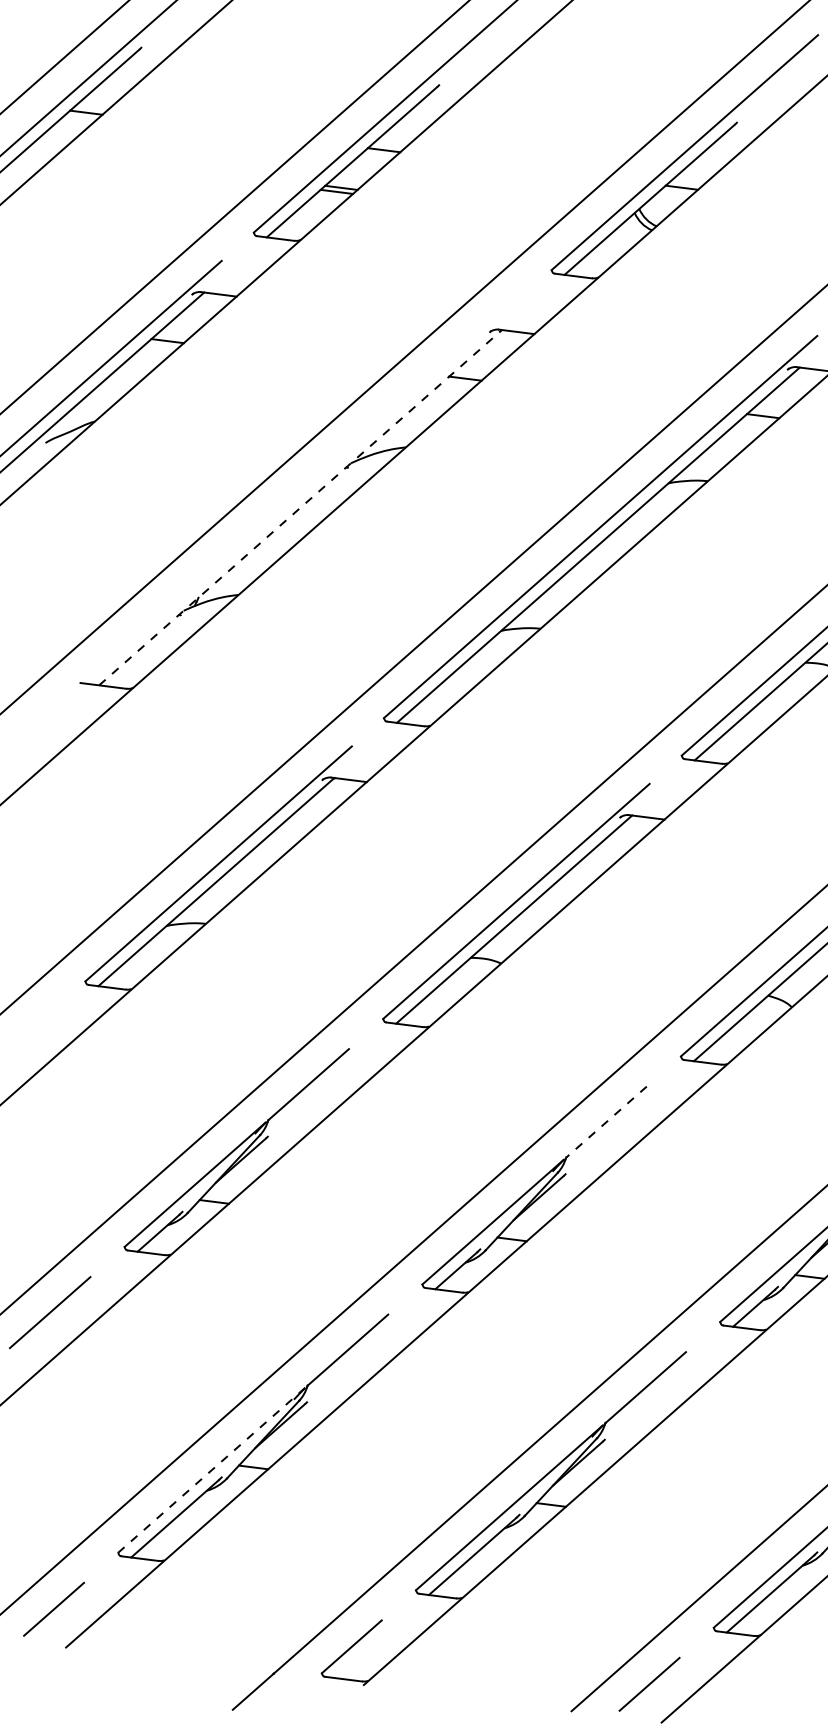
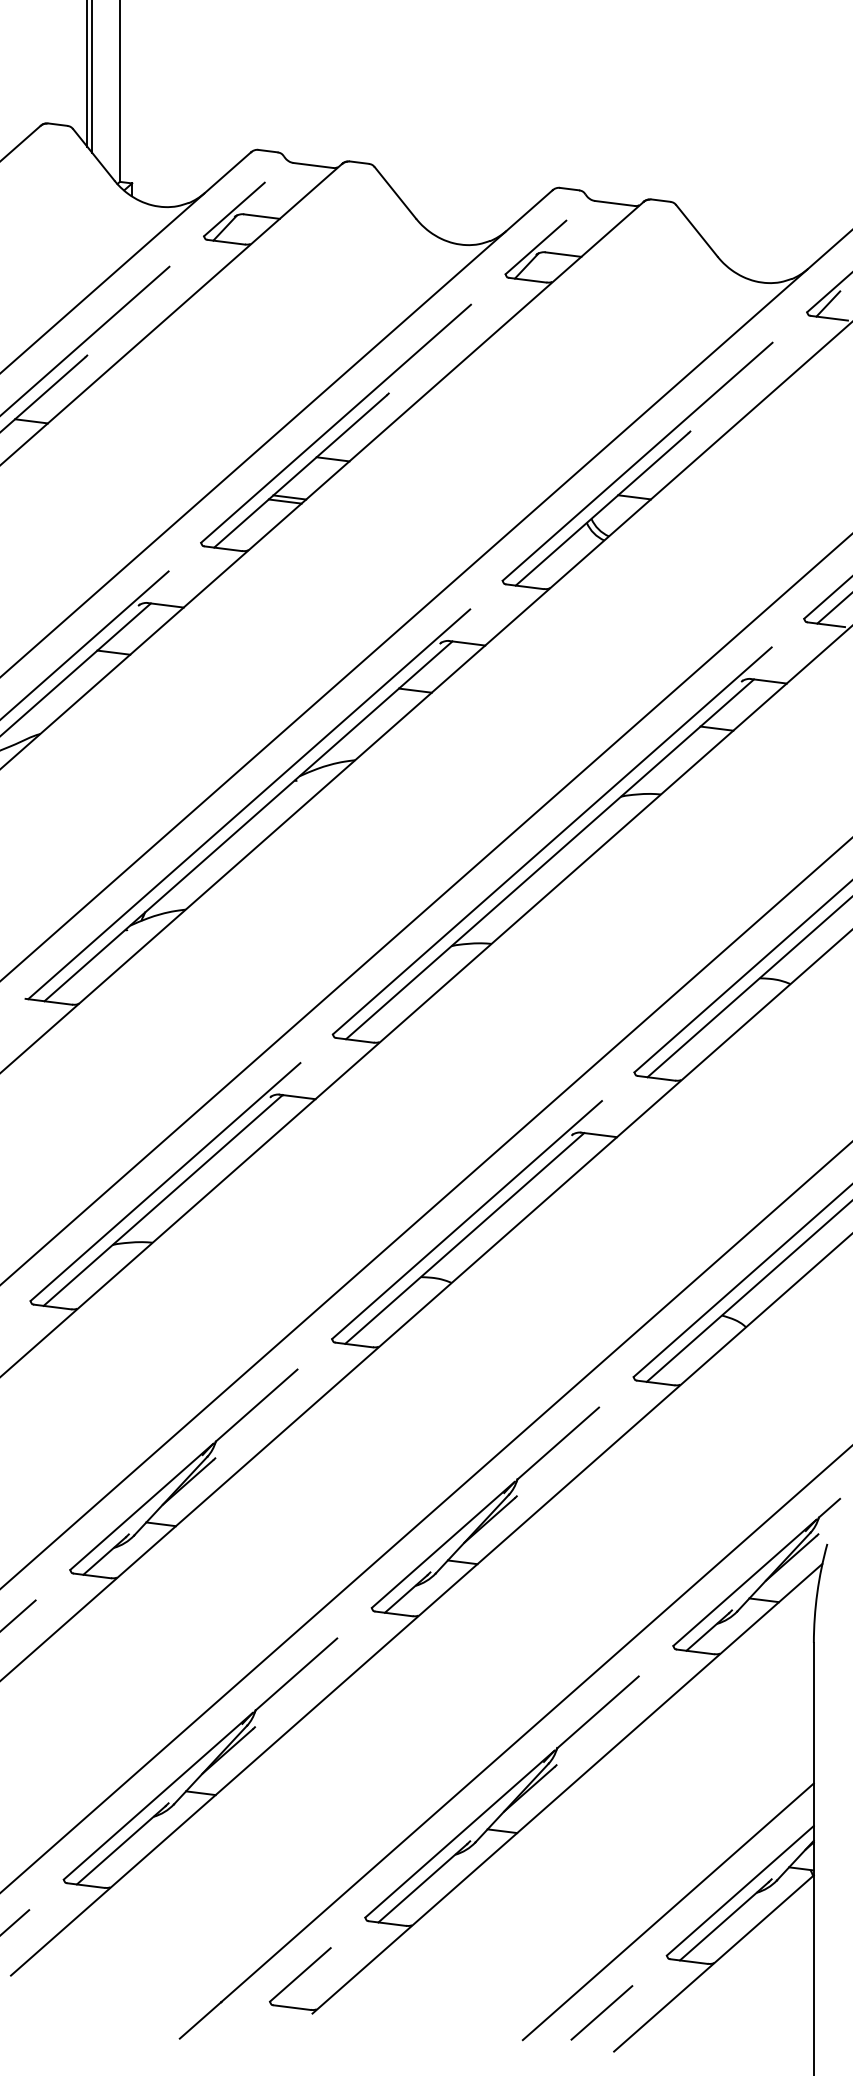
line: (301, 491) -> (249, 804), added
line: (300, 507) -> (248, 821), dashed -> solid
line: (605, 1122) -> (557, 1443), dashed -> solid
line: (211, 1470) -> (158, 1796), dashed -> solid

